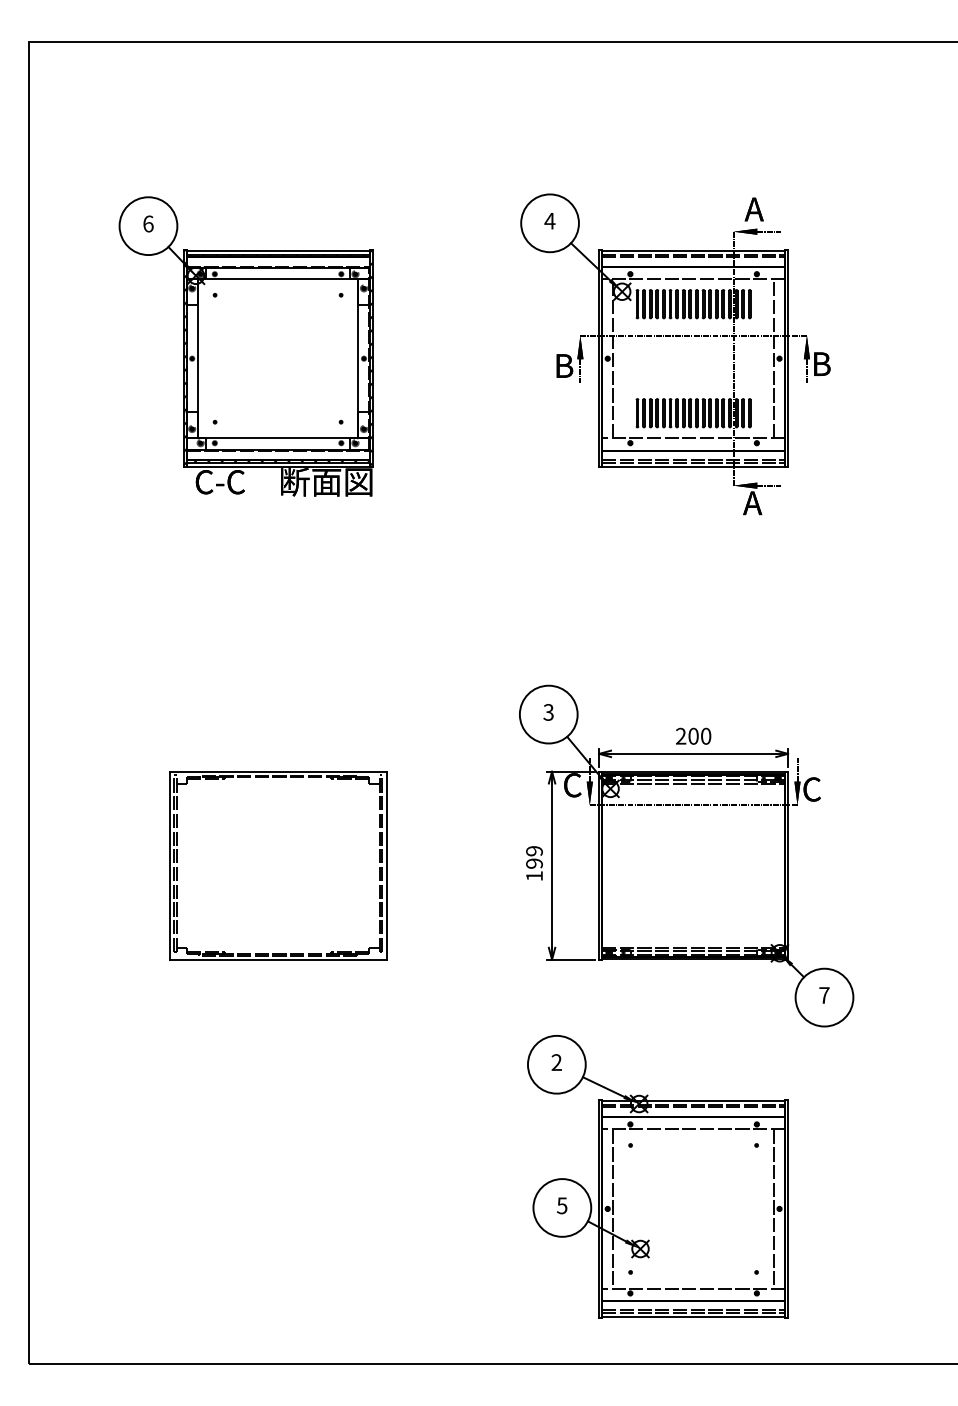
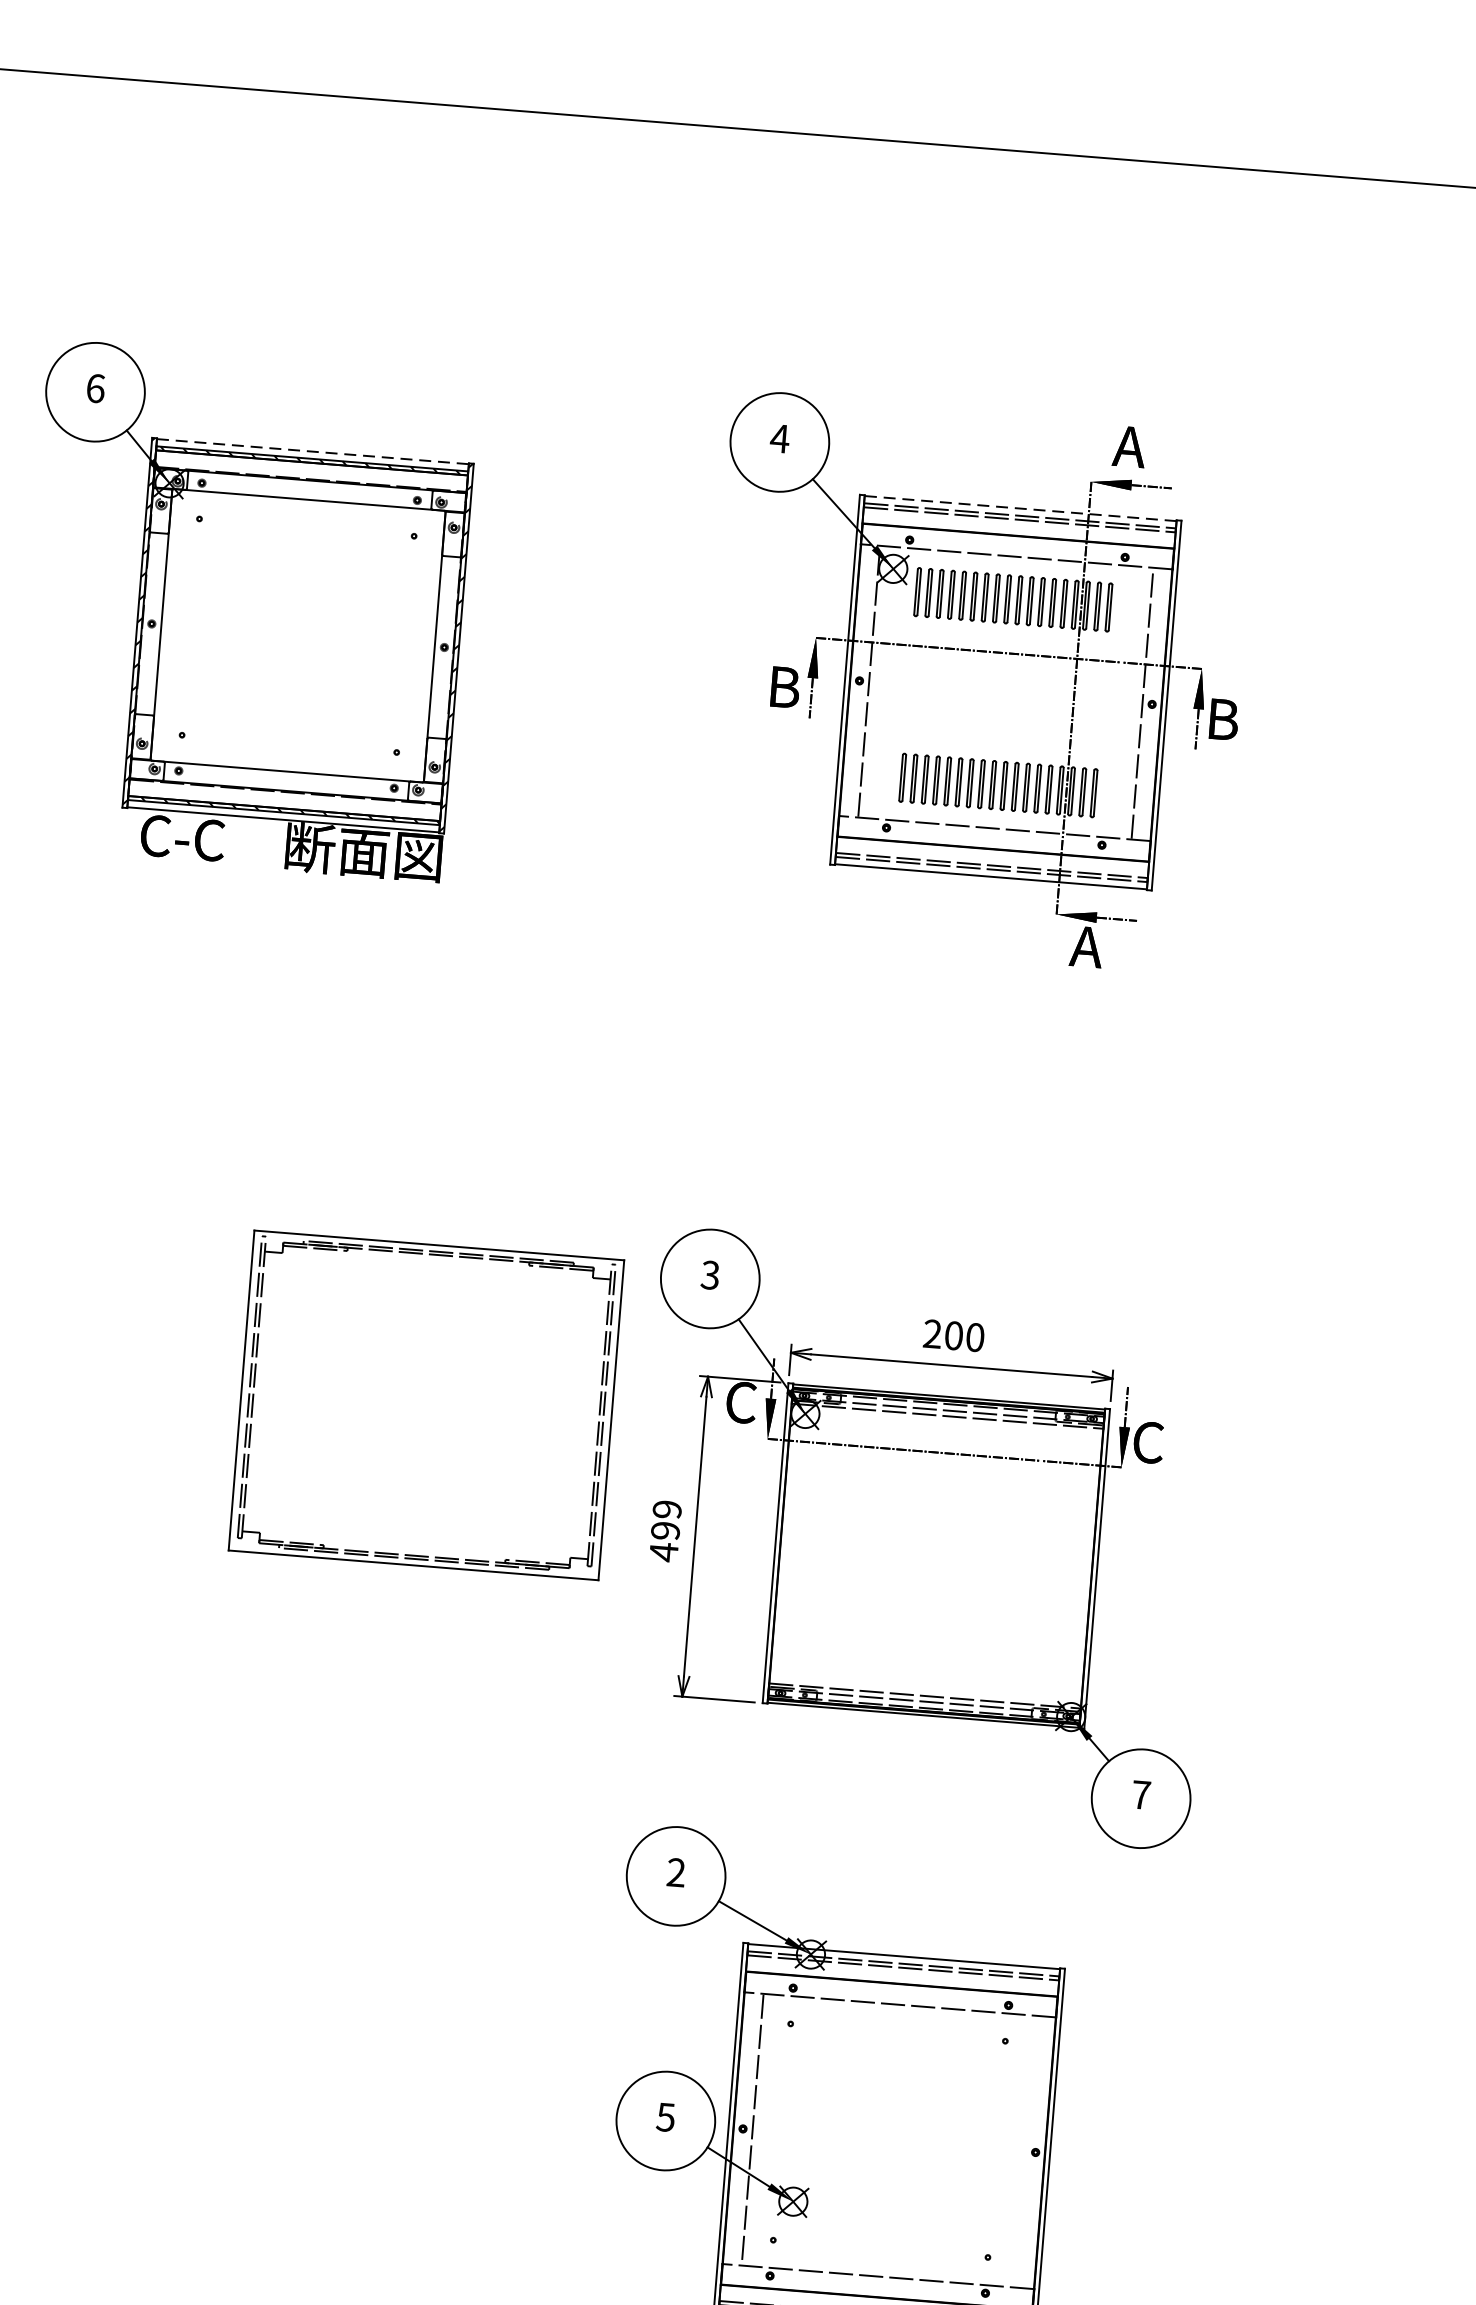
line: (278, 250) -> (313, 451), solid -> dashed
line: (693, 250) -> (1020, 508), solid -> dashed
part: (278, 865) -> (427, 1405), moved
text: (534, 875) -> (663, 1551), 199 -> 499
line: (773, 1208) -> (1025, 2150), removed

